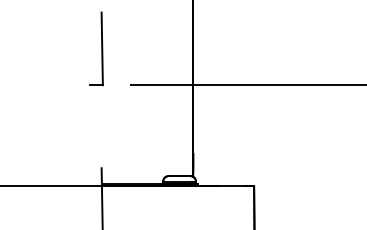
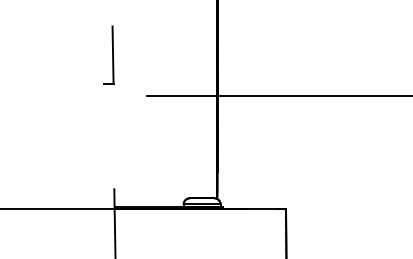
part: (96, 48) -> (108, 54), size x0.7

